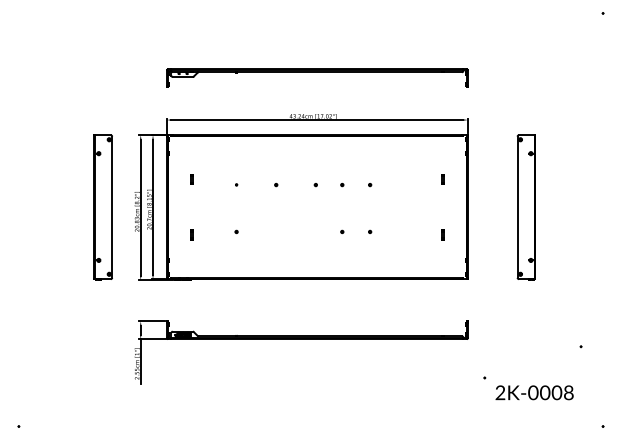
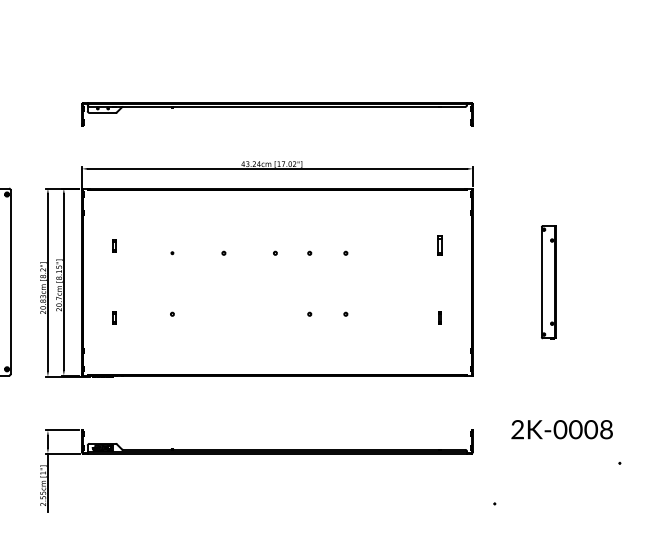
part: (442, 179) -> (439, 246), size x1.6
part: (525, 207) -> (547, 282), size x0.6
text: (534, 392) -> (561, 429), moved

